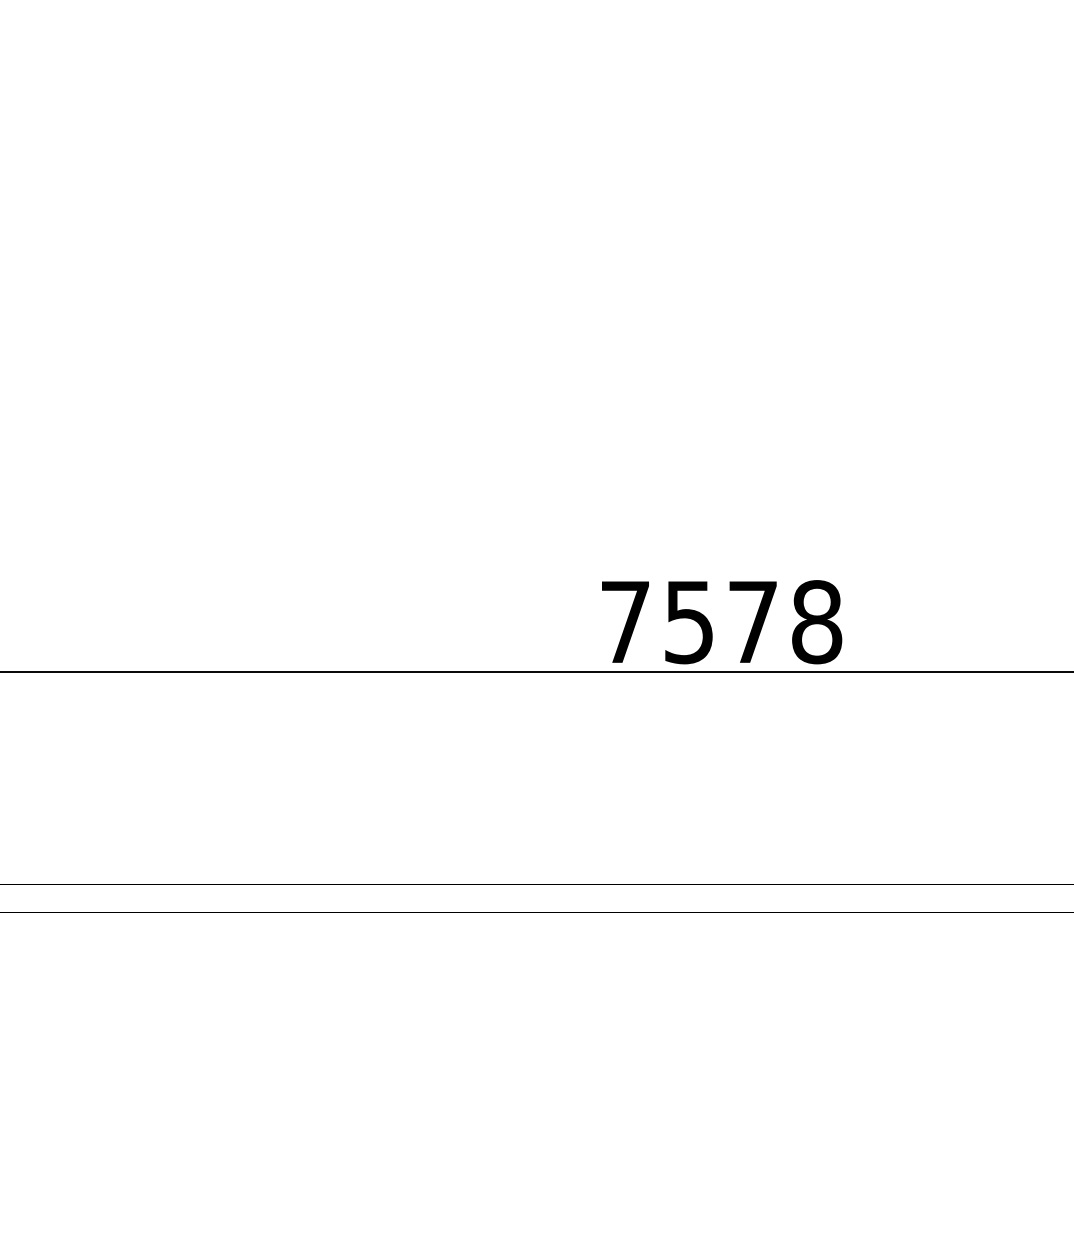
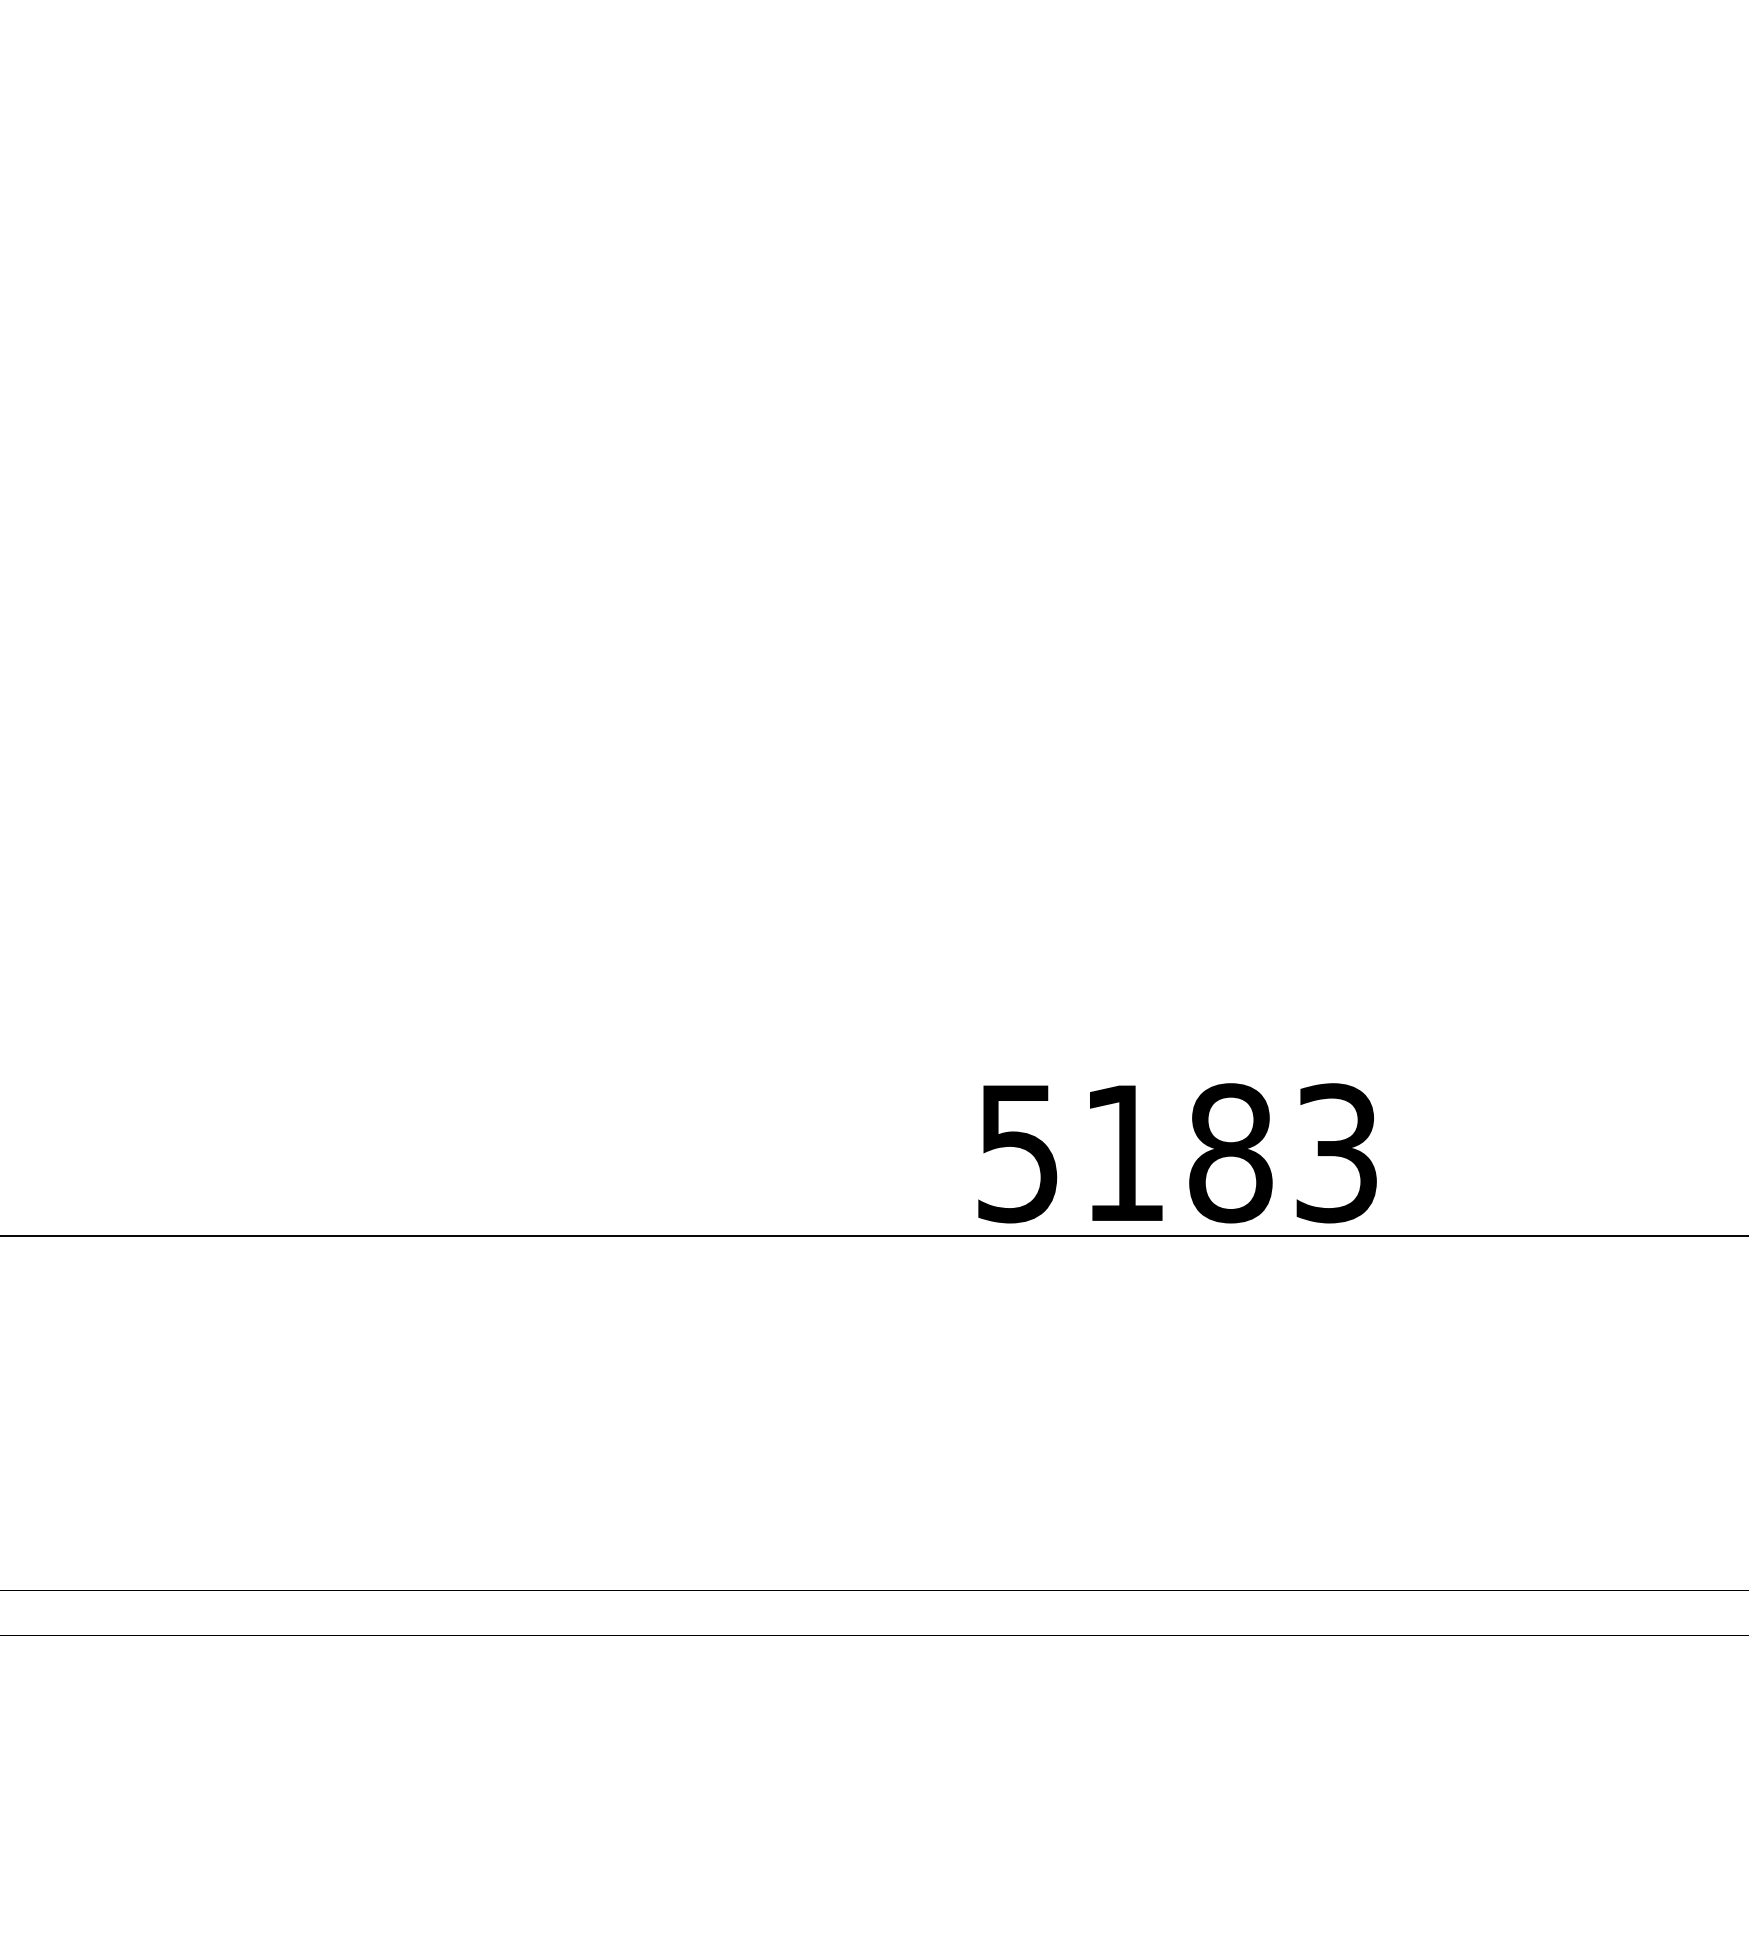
text: (721, 622) -> (1177, 1153), 7578 -> 5183

